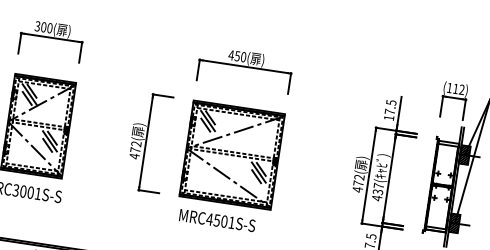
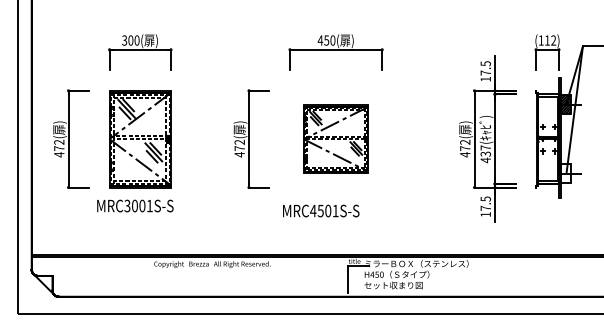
part: (231, 155) -> (335, 139), size x0.7
text: (217, 220) -> (321, 210), moved
hatch: (454, 223) -> (565, 173), removed

